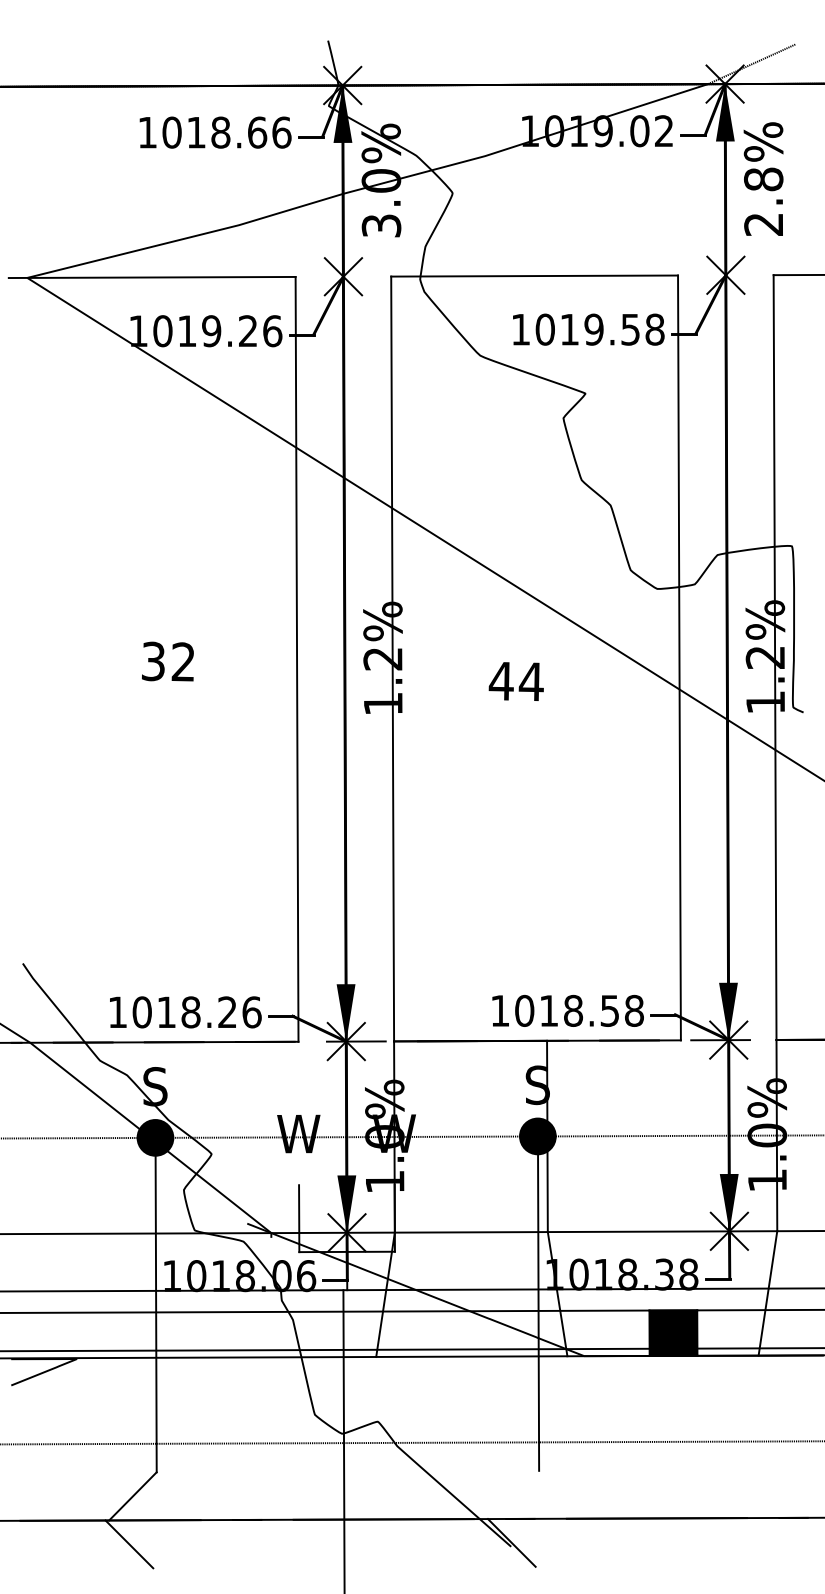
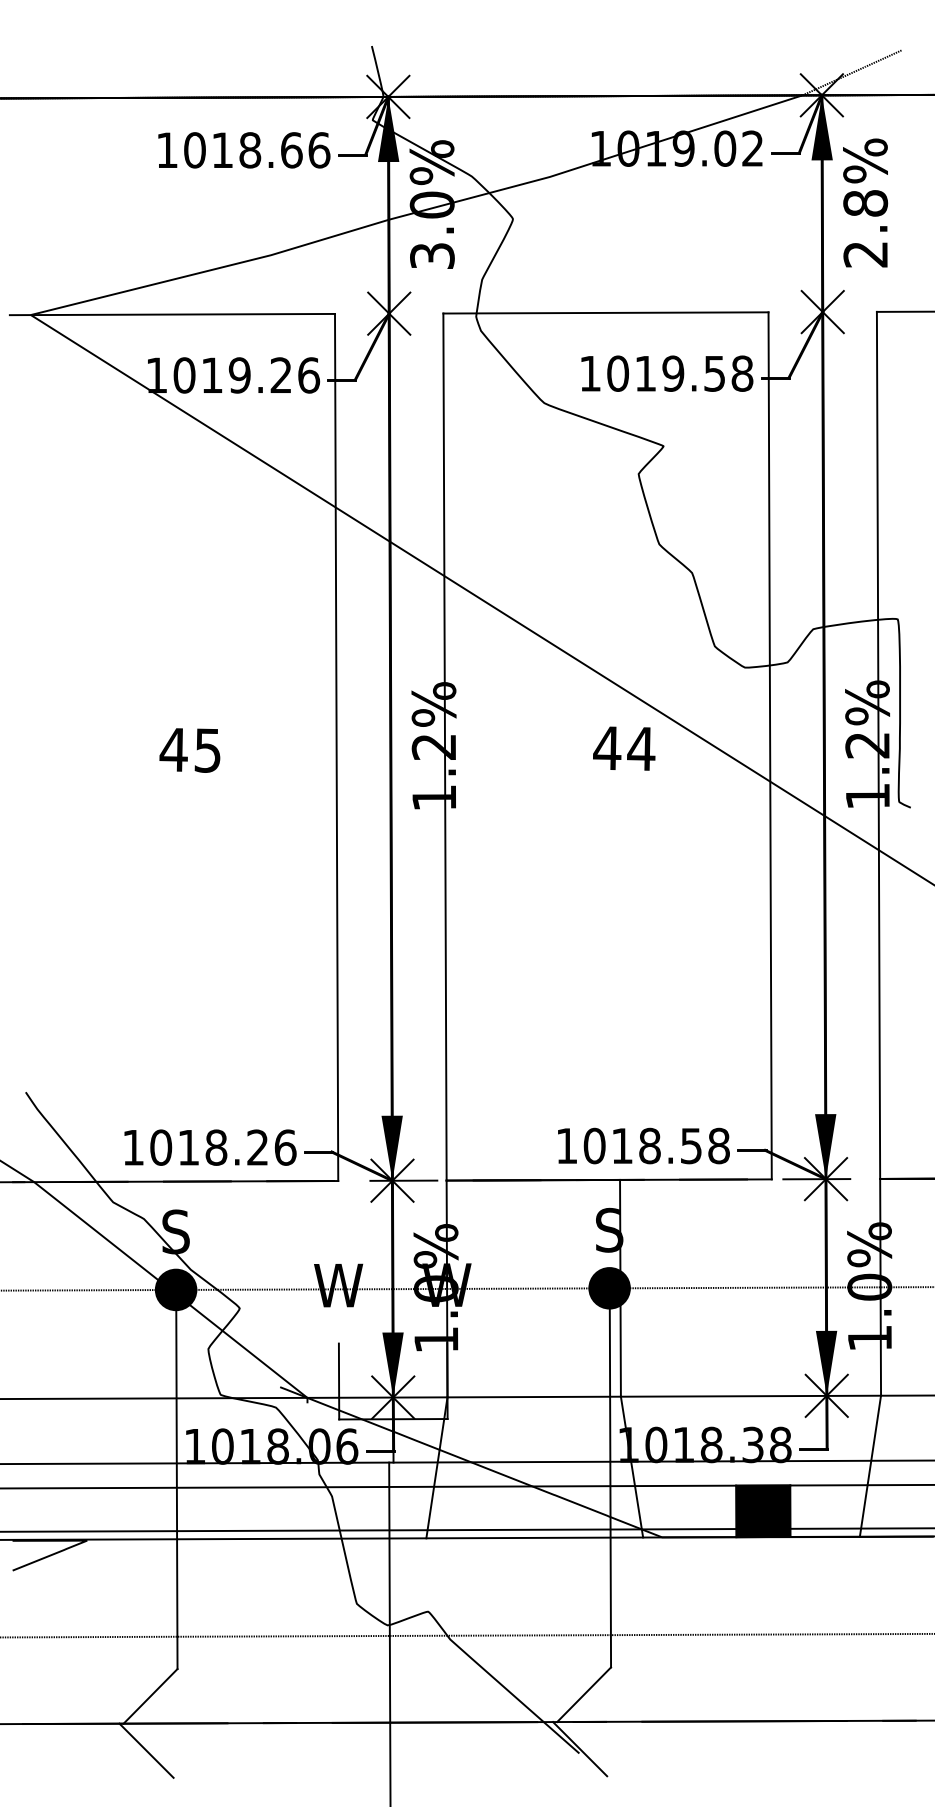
text: (167, 661) -> (189, 749), 32 -> 45
text: (516, 681) -> (624, 748), moved
line: (515, 1494) -> (584, 1694), added

